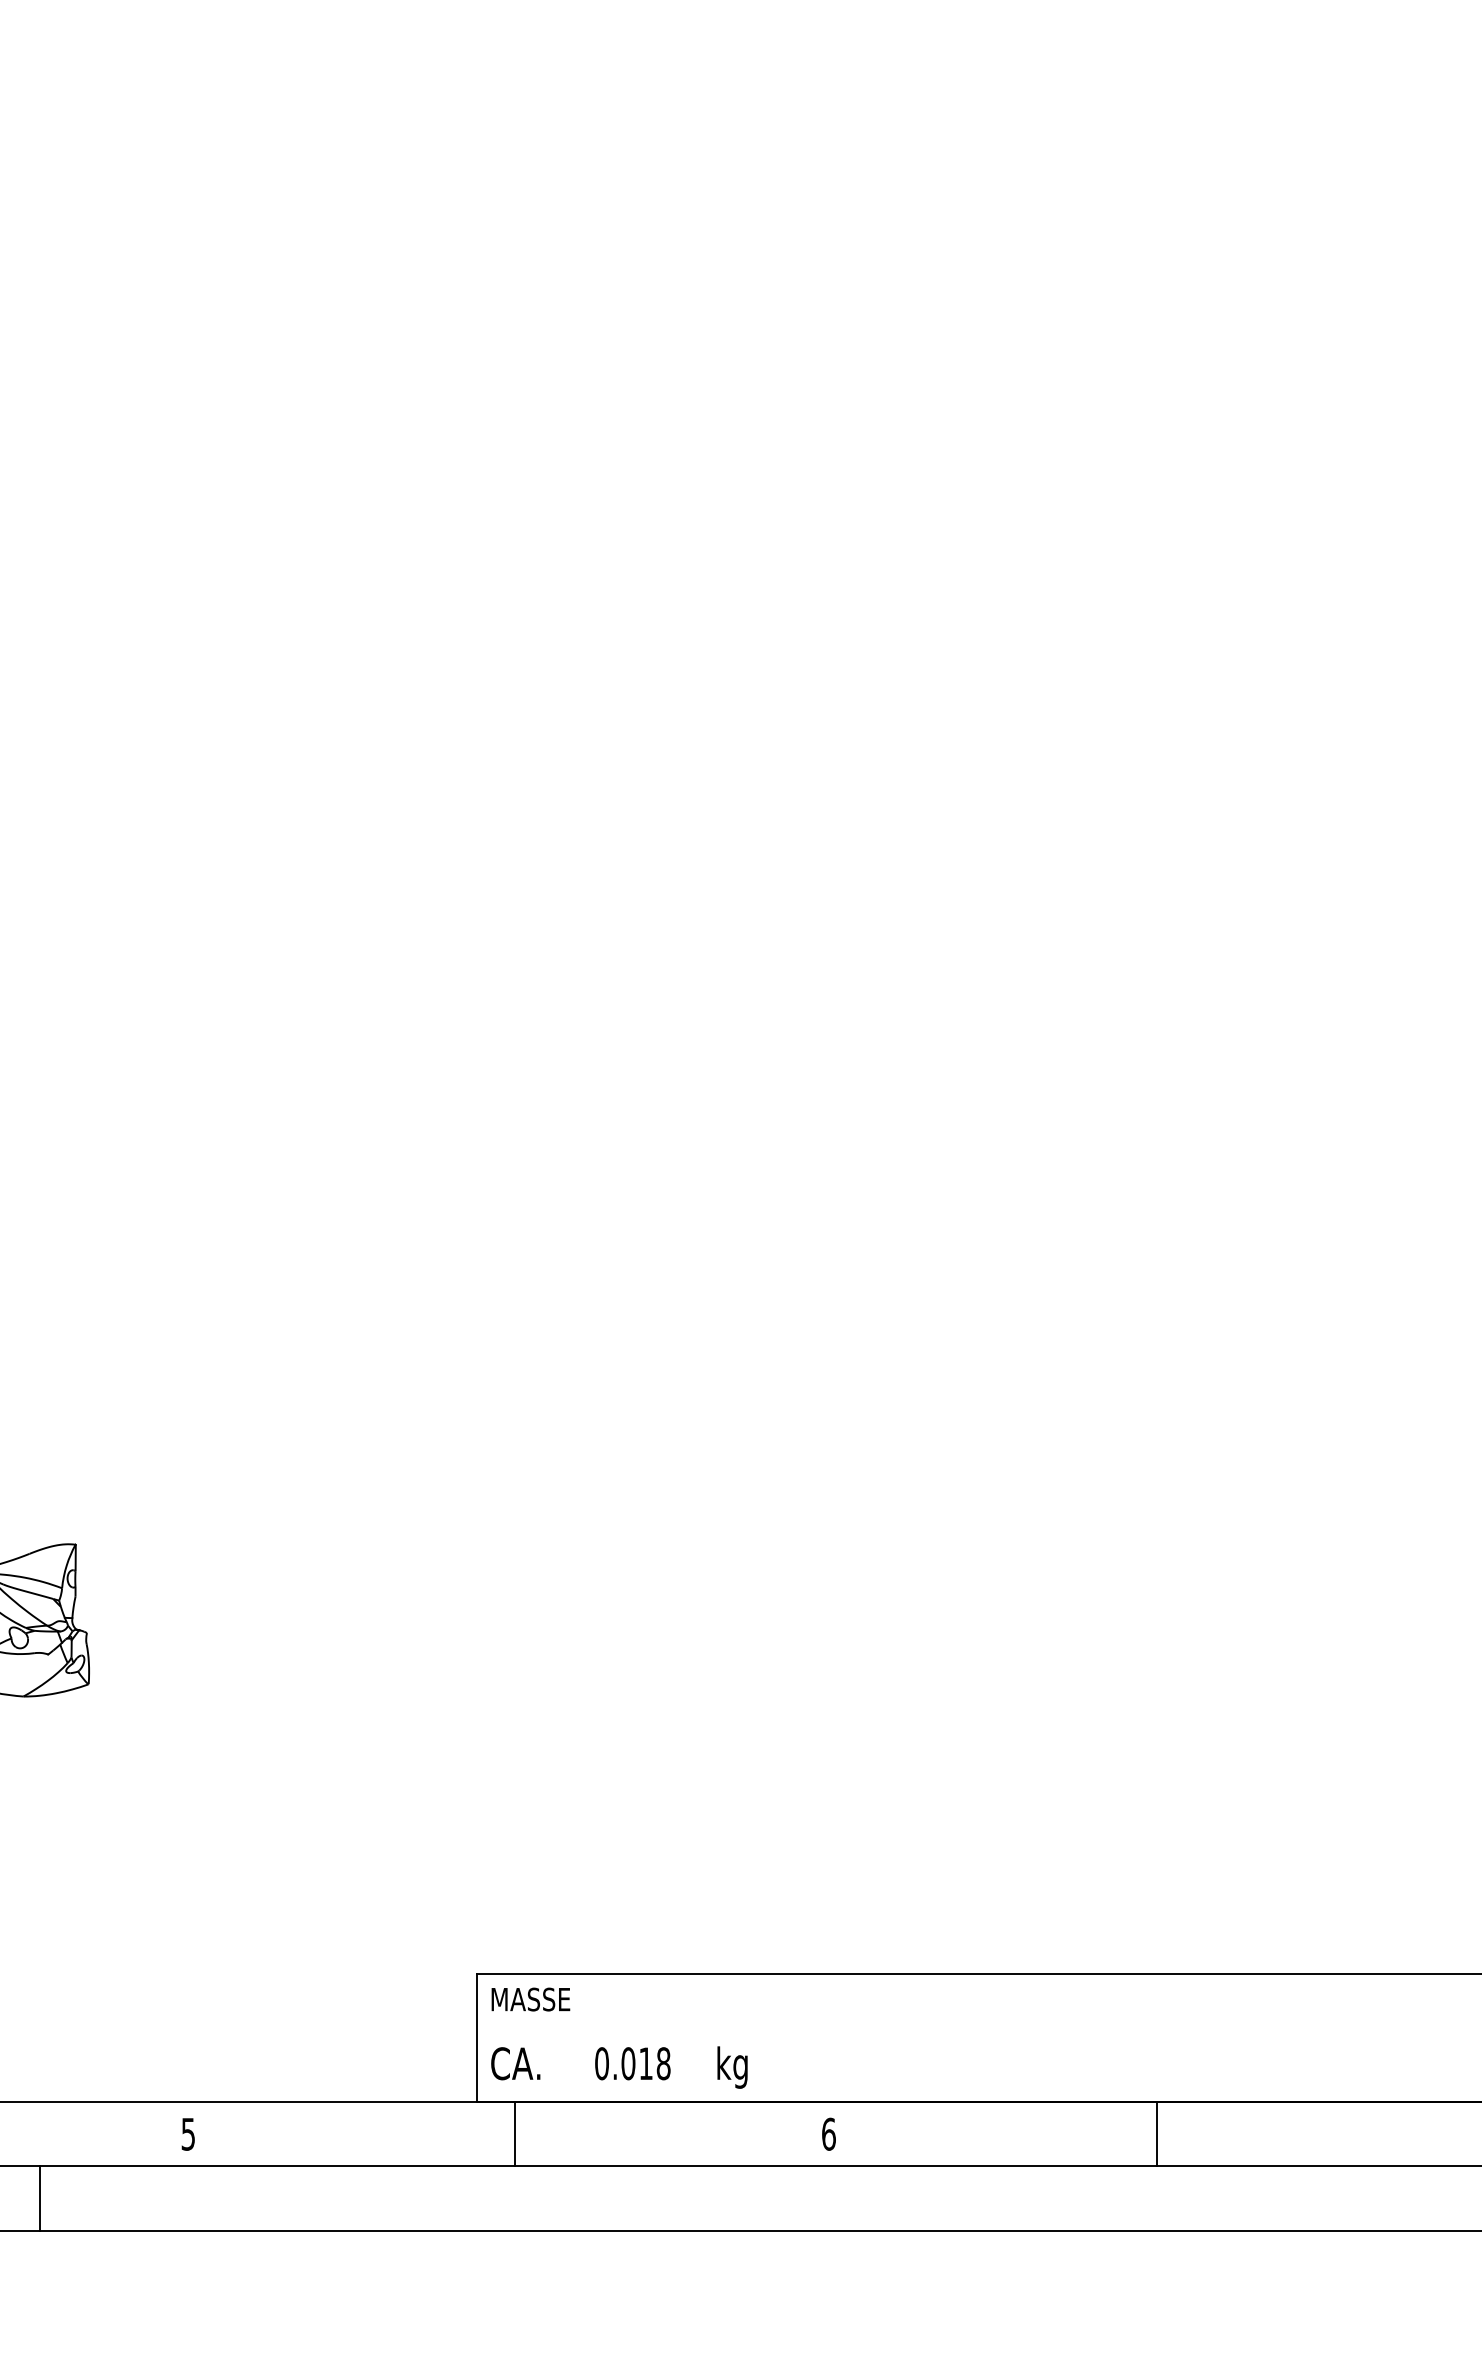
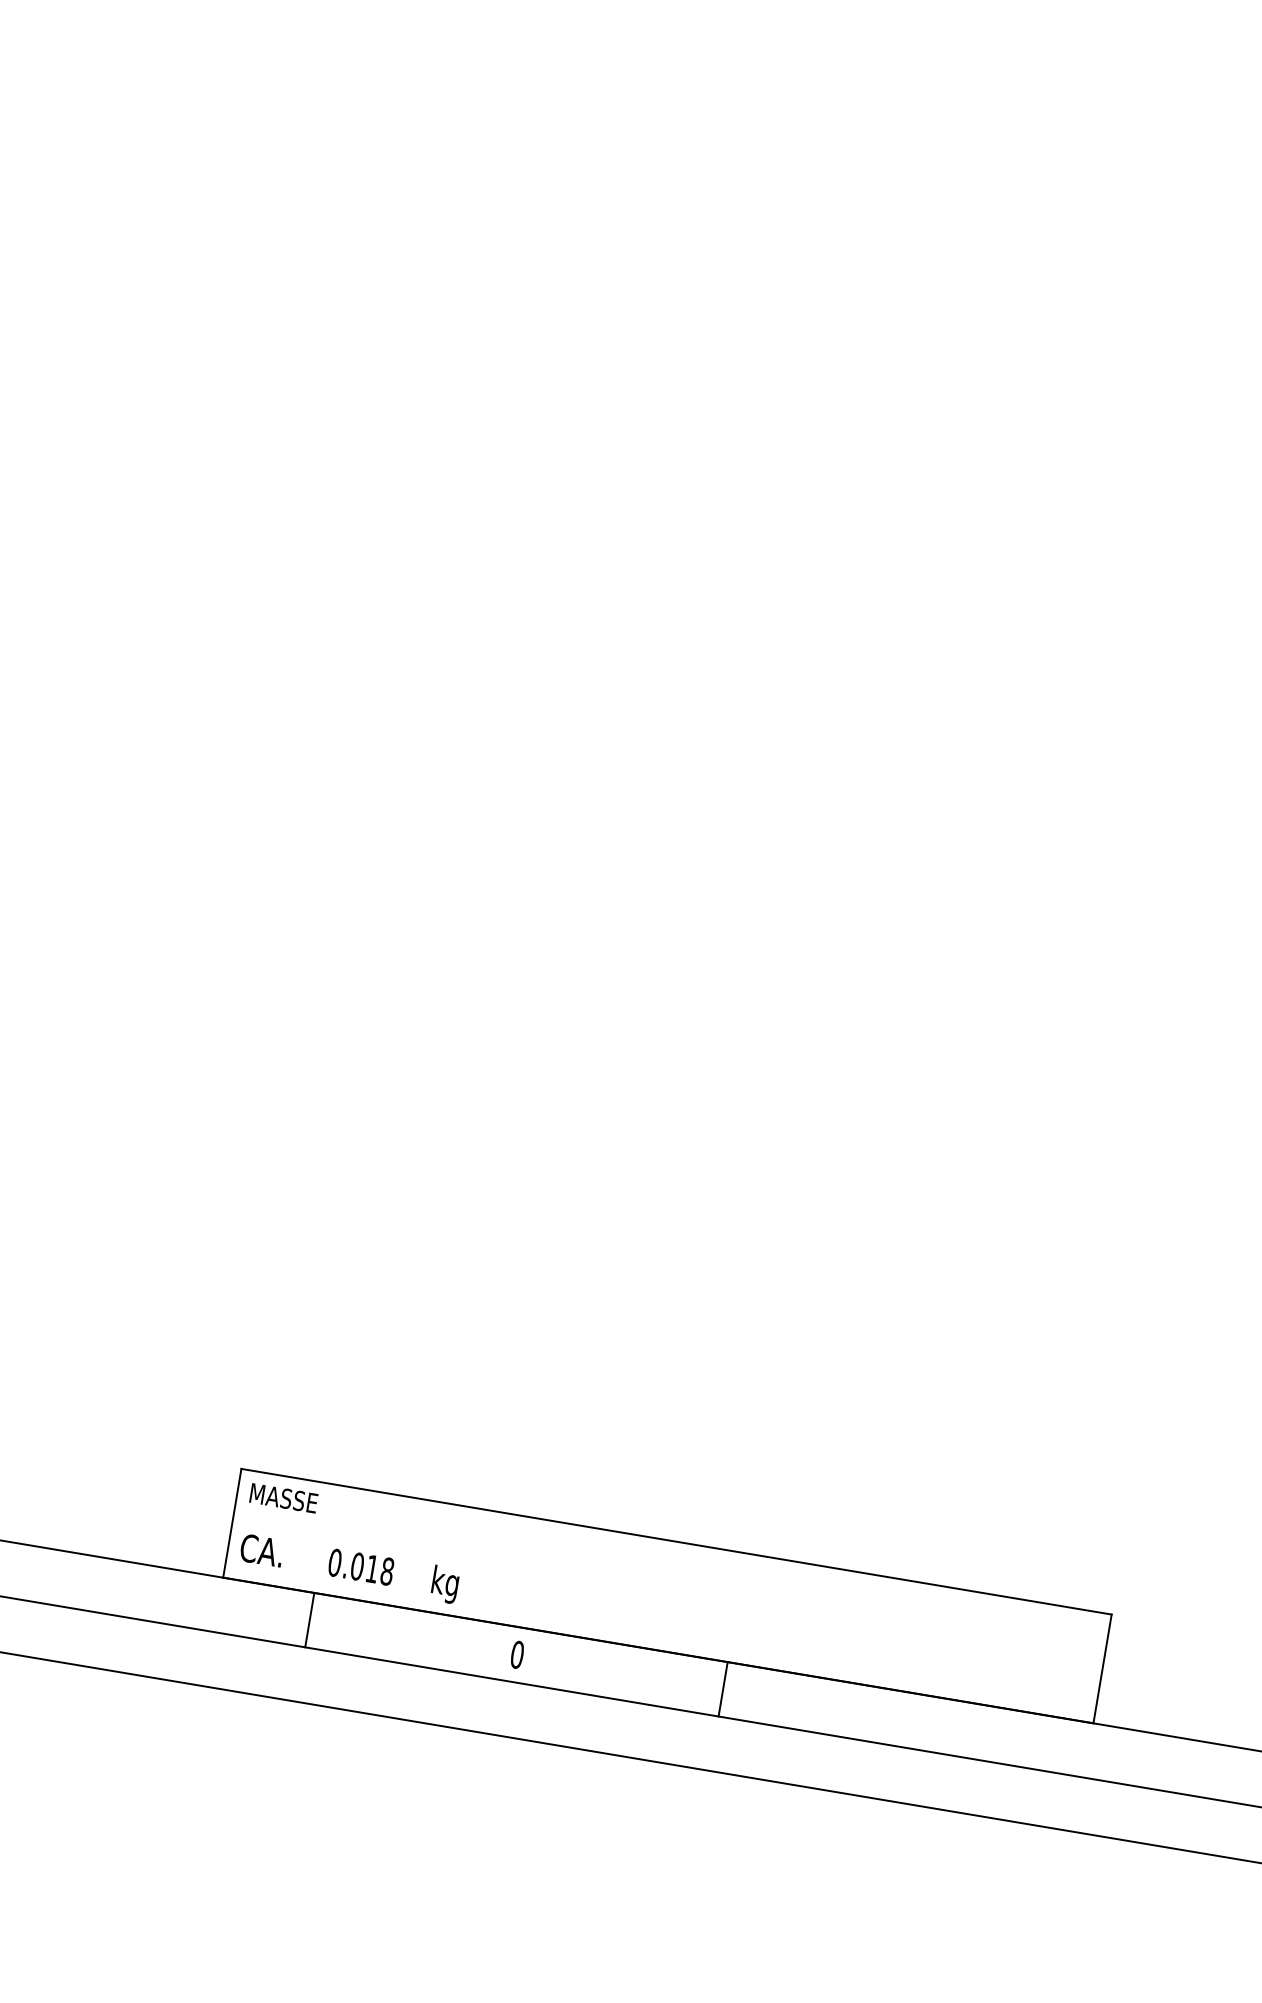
text: (828, 2133) -> (517, 1654), 6 -> 0
line: (514, 2134) -> (309, 1620), moved
line: (1156, 2134) -> (723, 1689), moved

